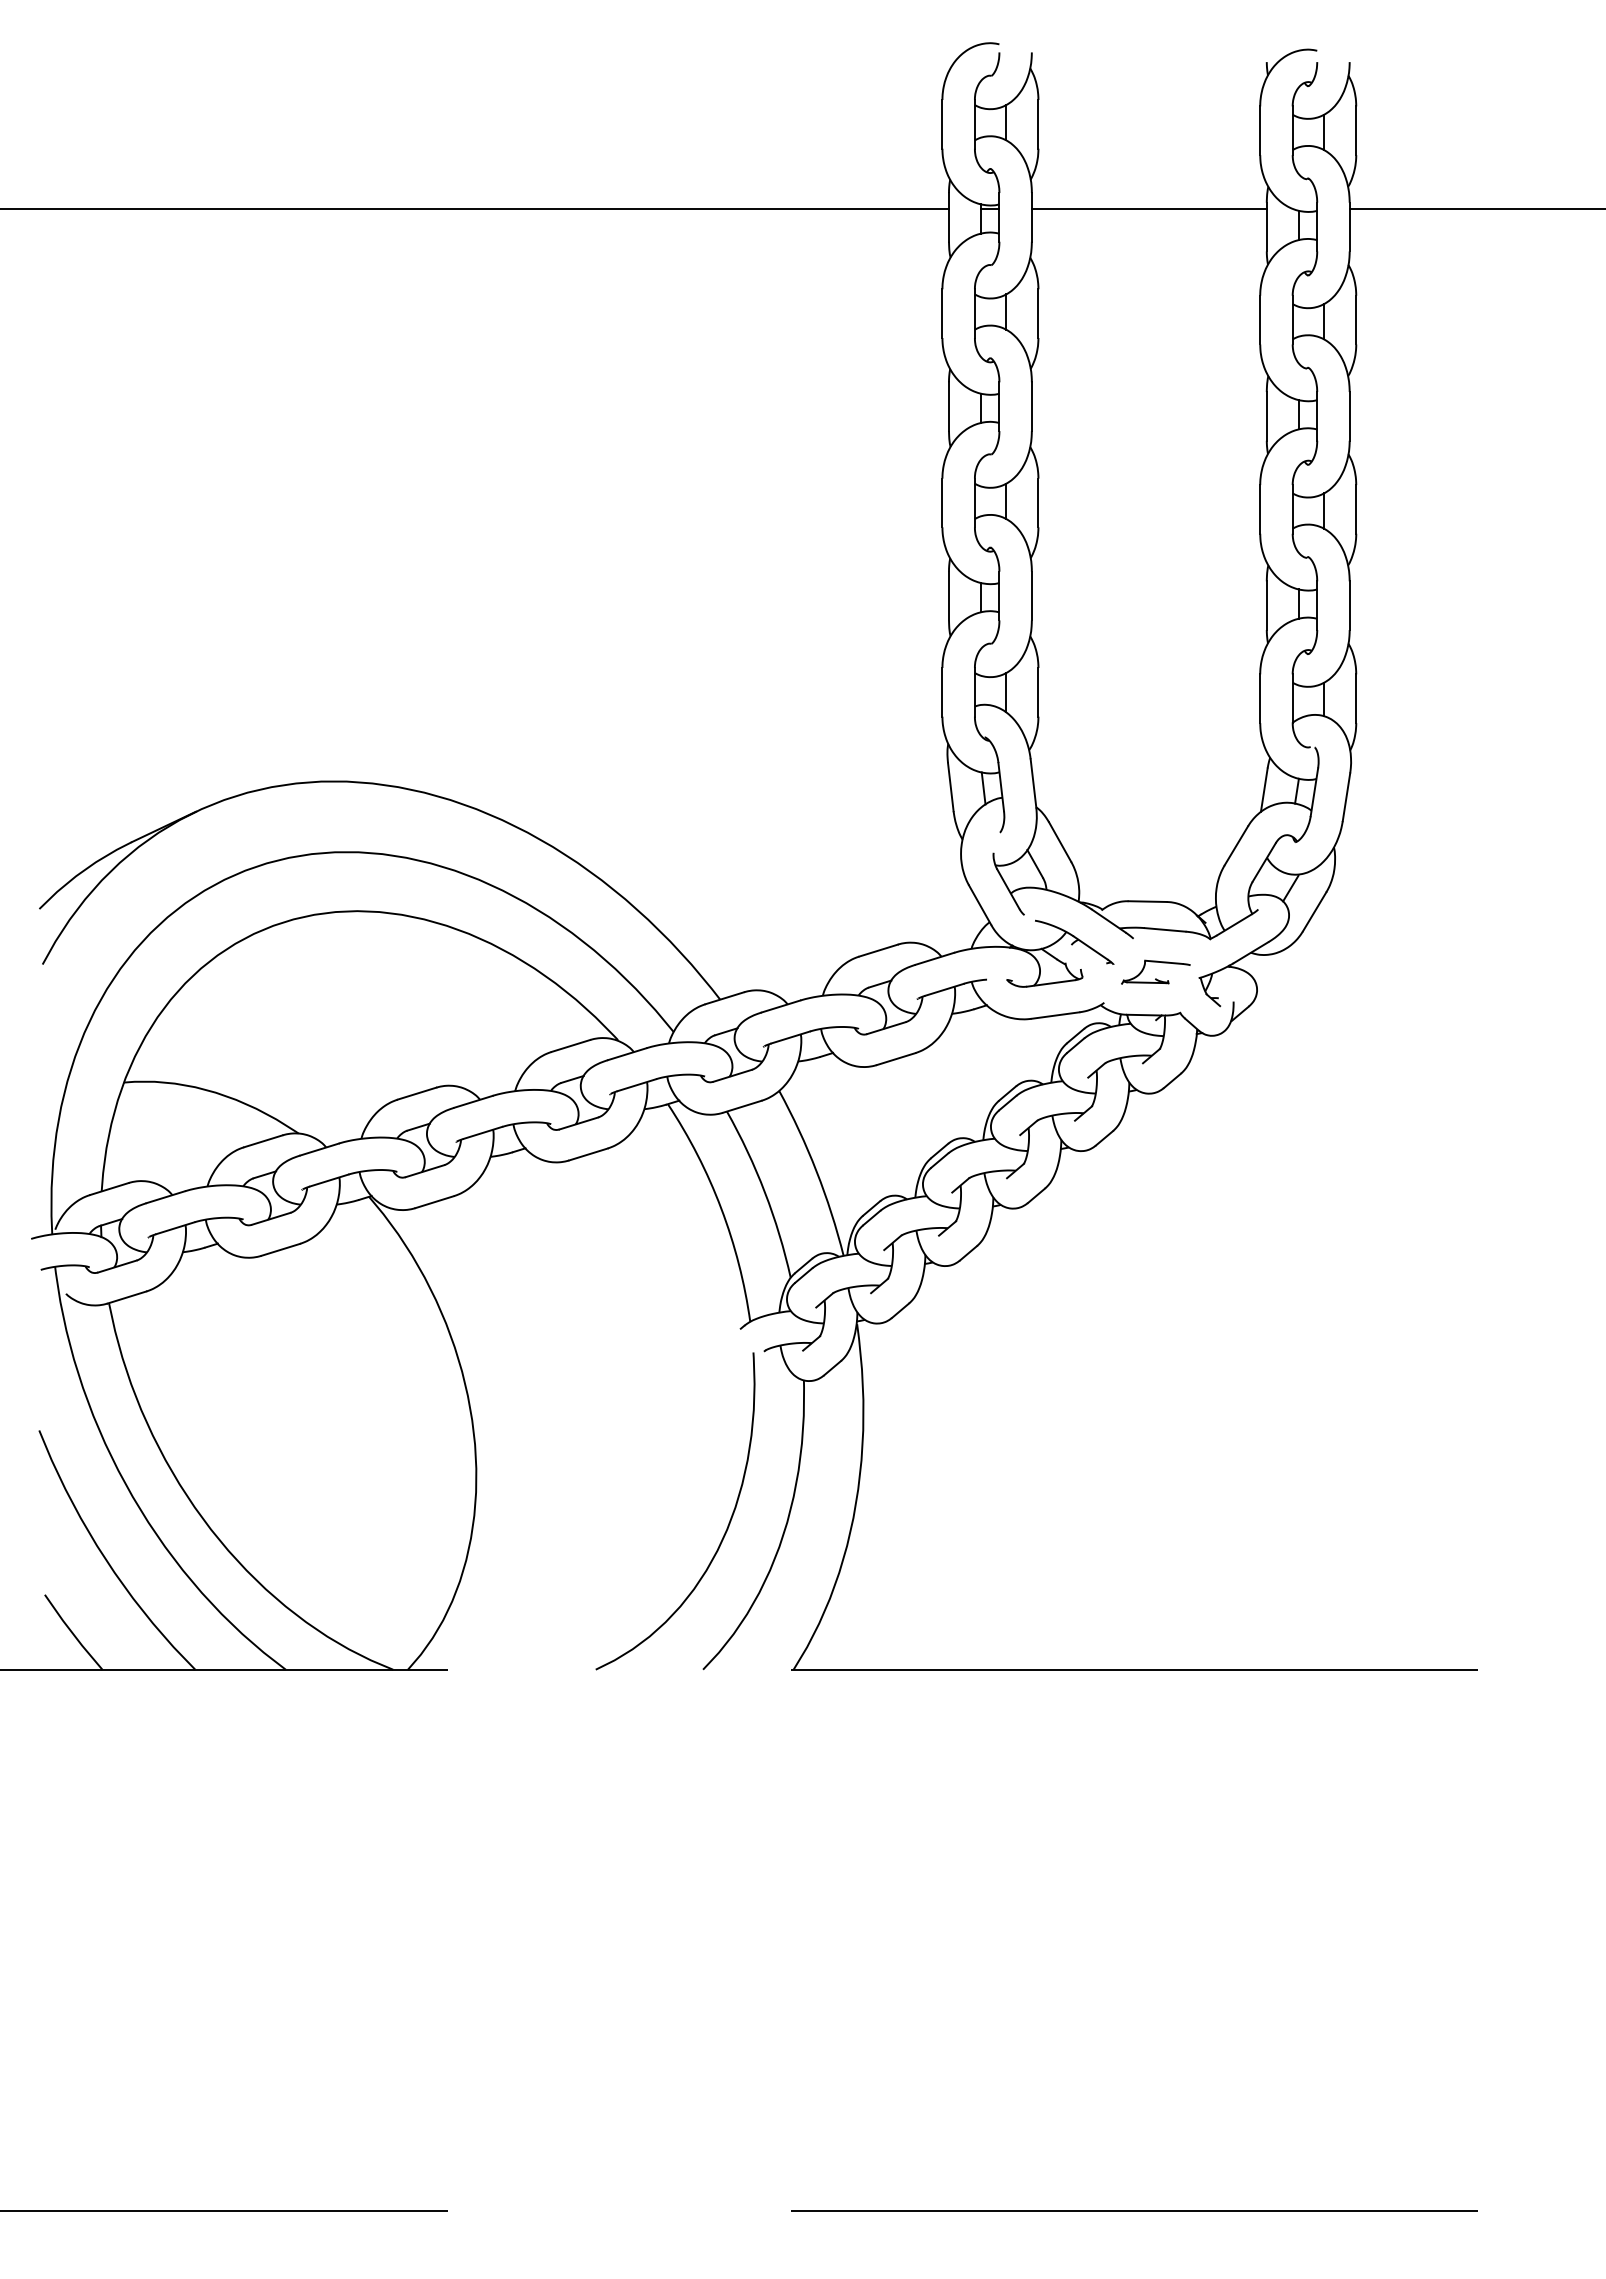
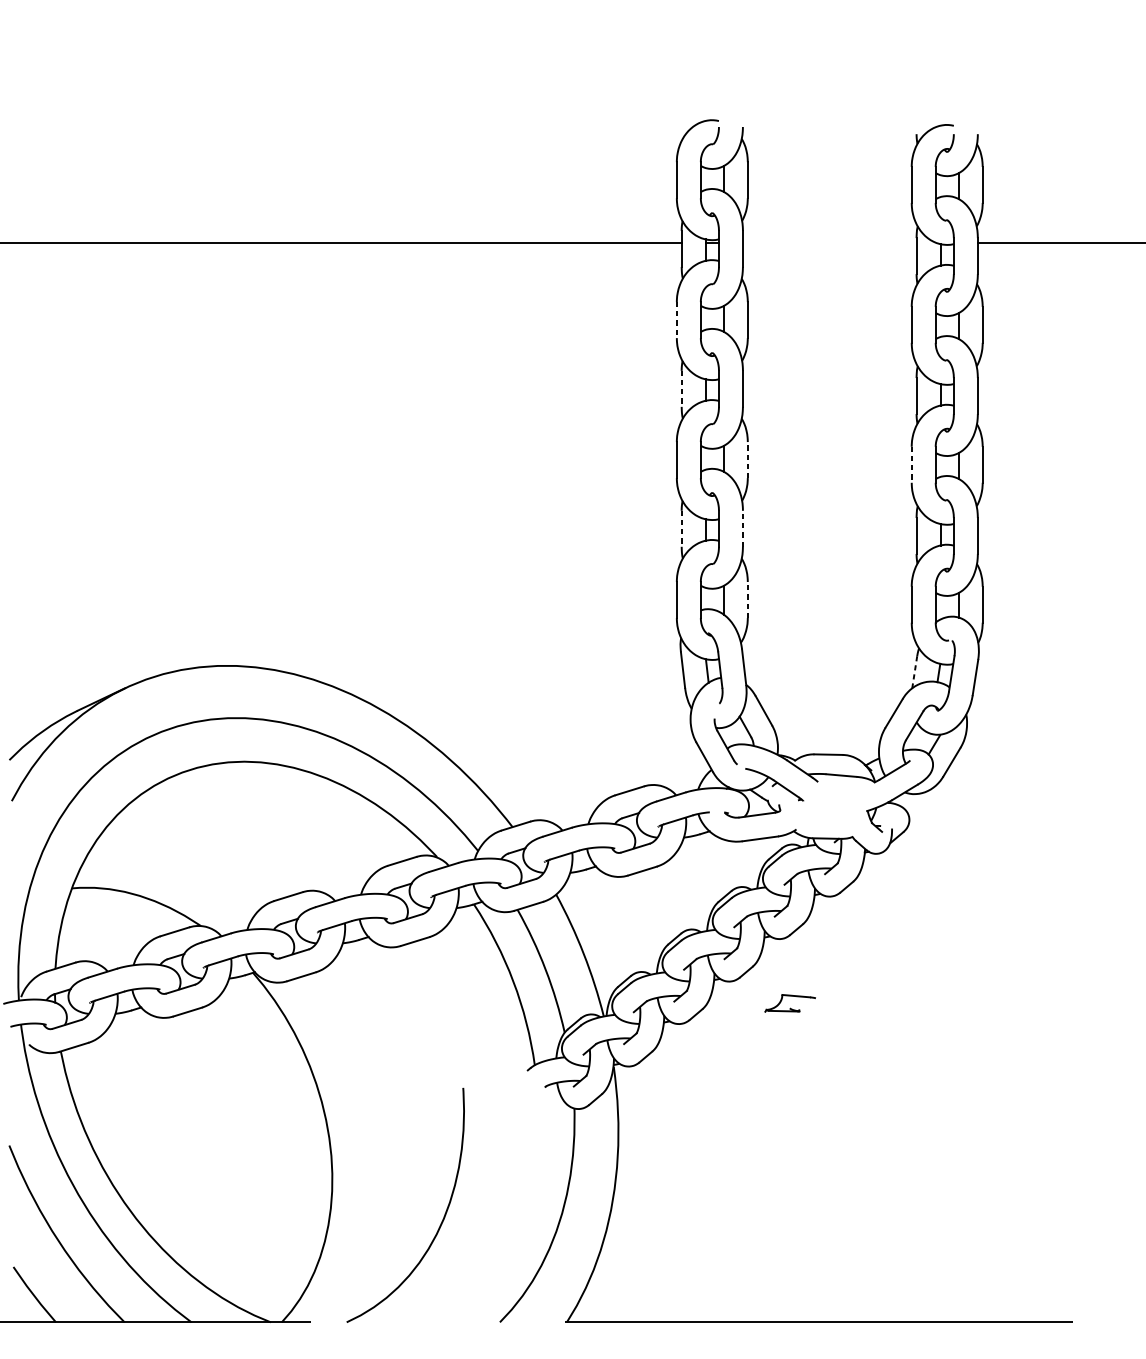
line: (1148, 209) -> (829, 243), removed
line: (942, 314) -> (676, 320), solid -> dashed
line: (948, 407) -> (681, 389), solid -> dashed
line: (1038, 502) -> (747, 459), solid -> dashed
line: (1260, 509) -> (911, 464), solid -> dashed
line: (1031, 595) -> (742, 528), solid -> dashed
line: (948, 596) -> (681, 529), solid -> dashed
line: (1038, 691) -> (747, 599), solid -> dashed
line: (1264, 790) -> (914, 672), solid -> dashed
part: (1155, 978) -> (789, 1008), moved
curve: (724, 1532) -> (441, 1220), moved

